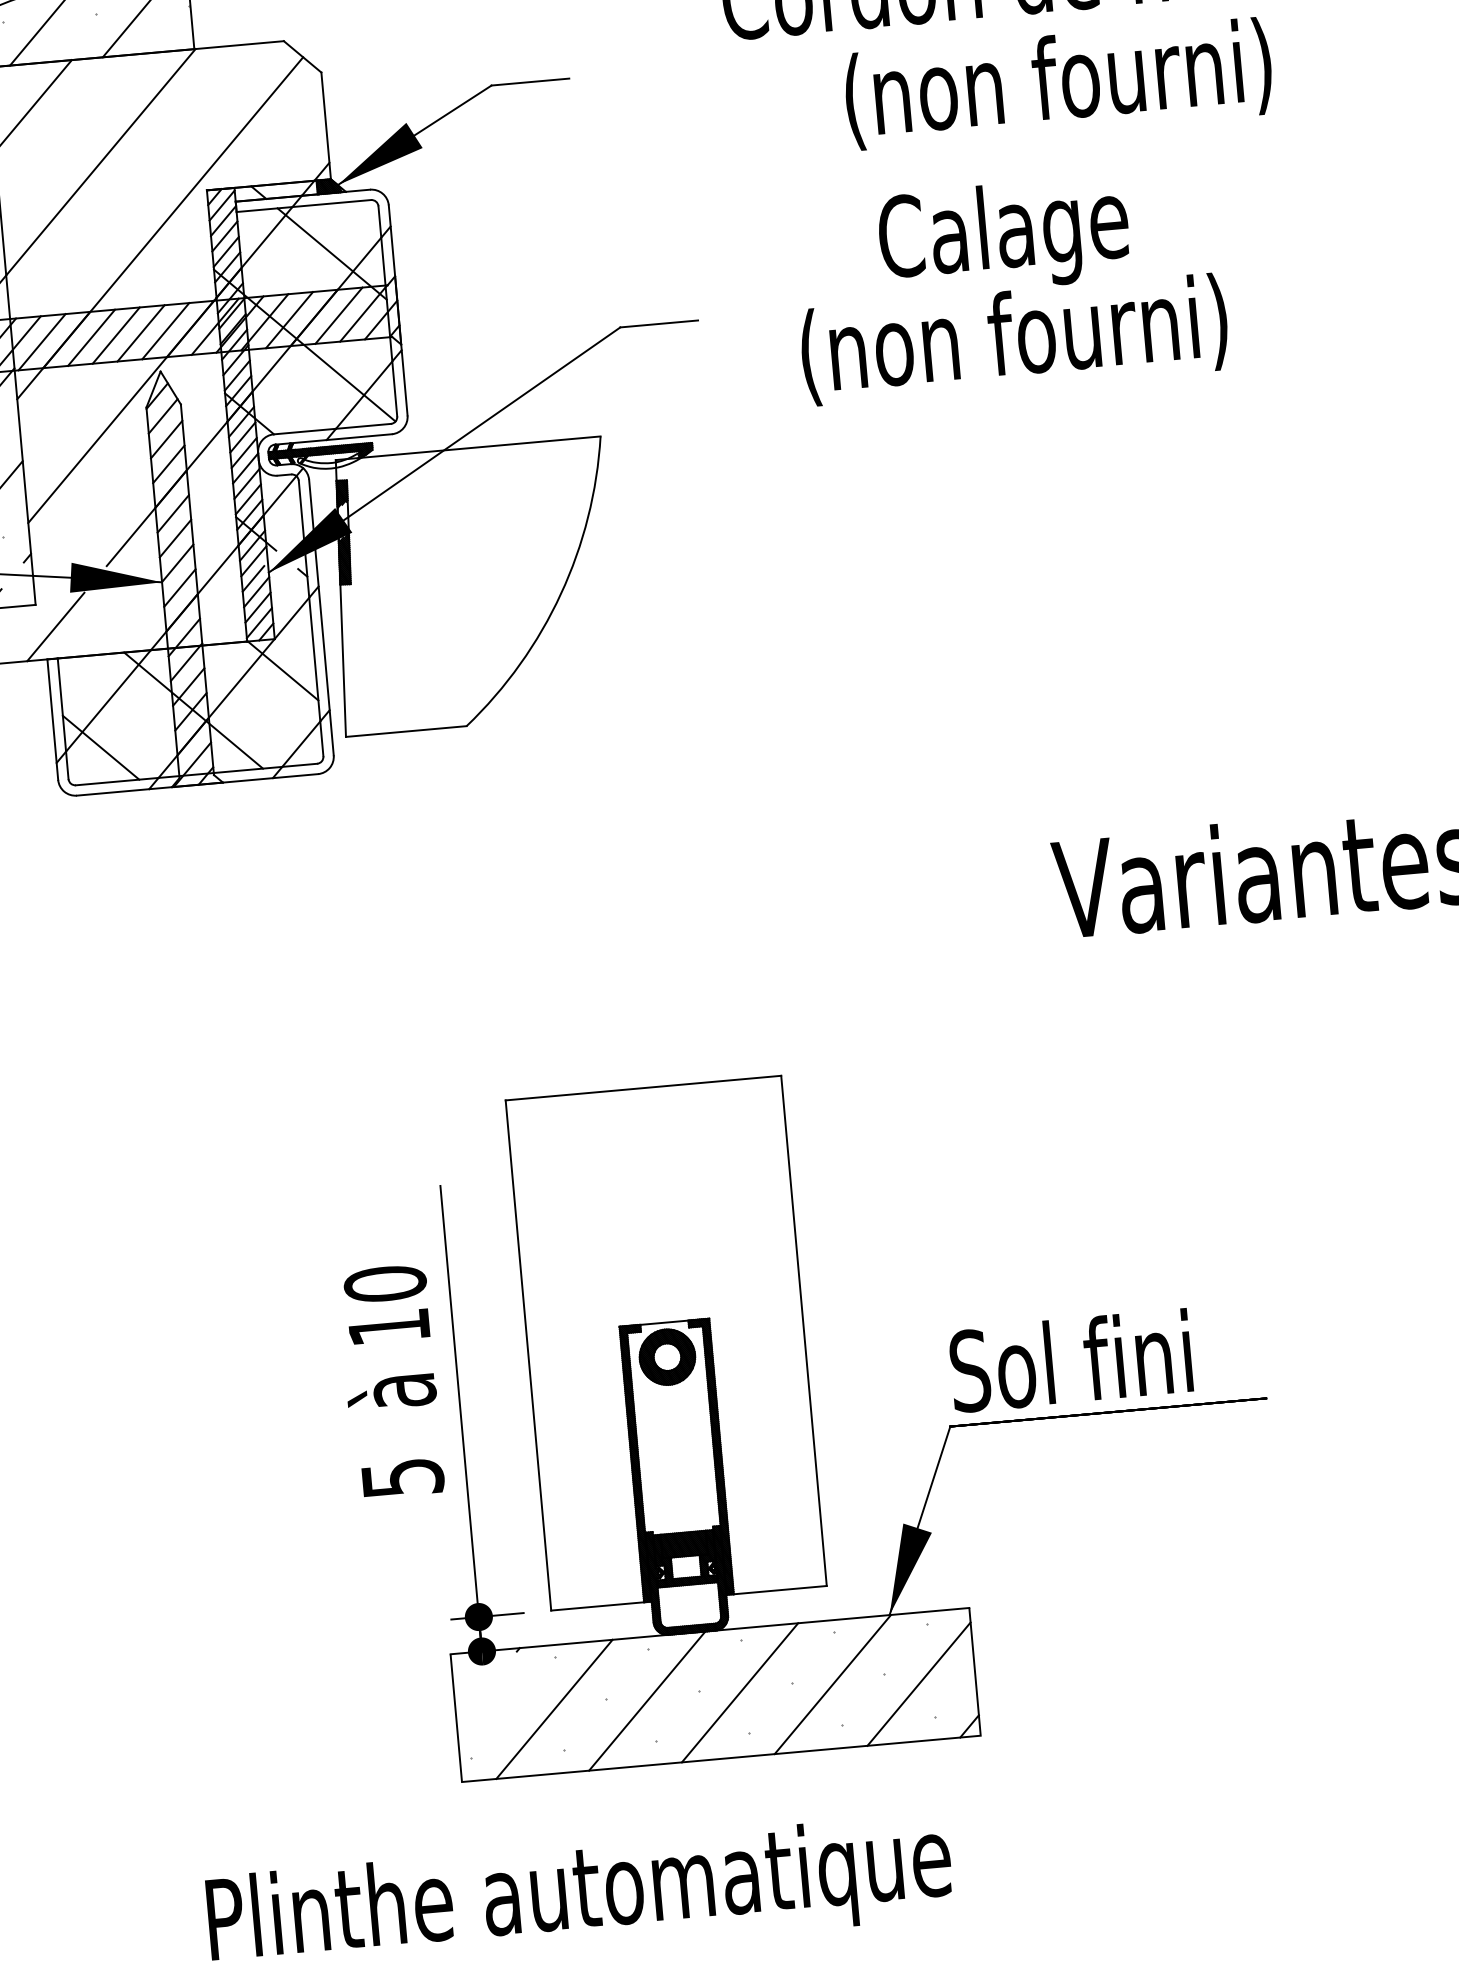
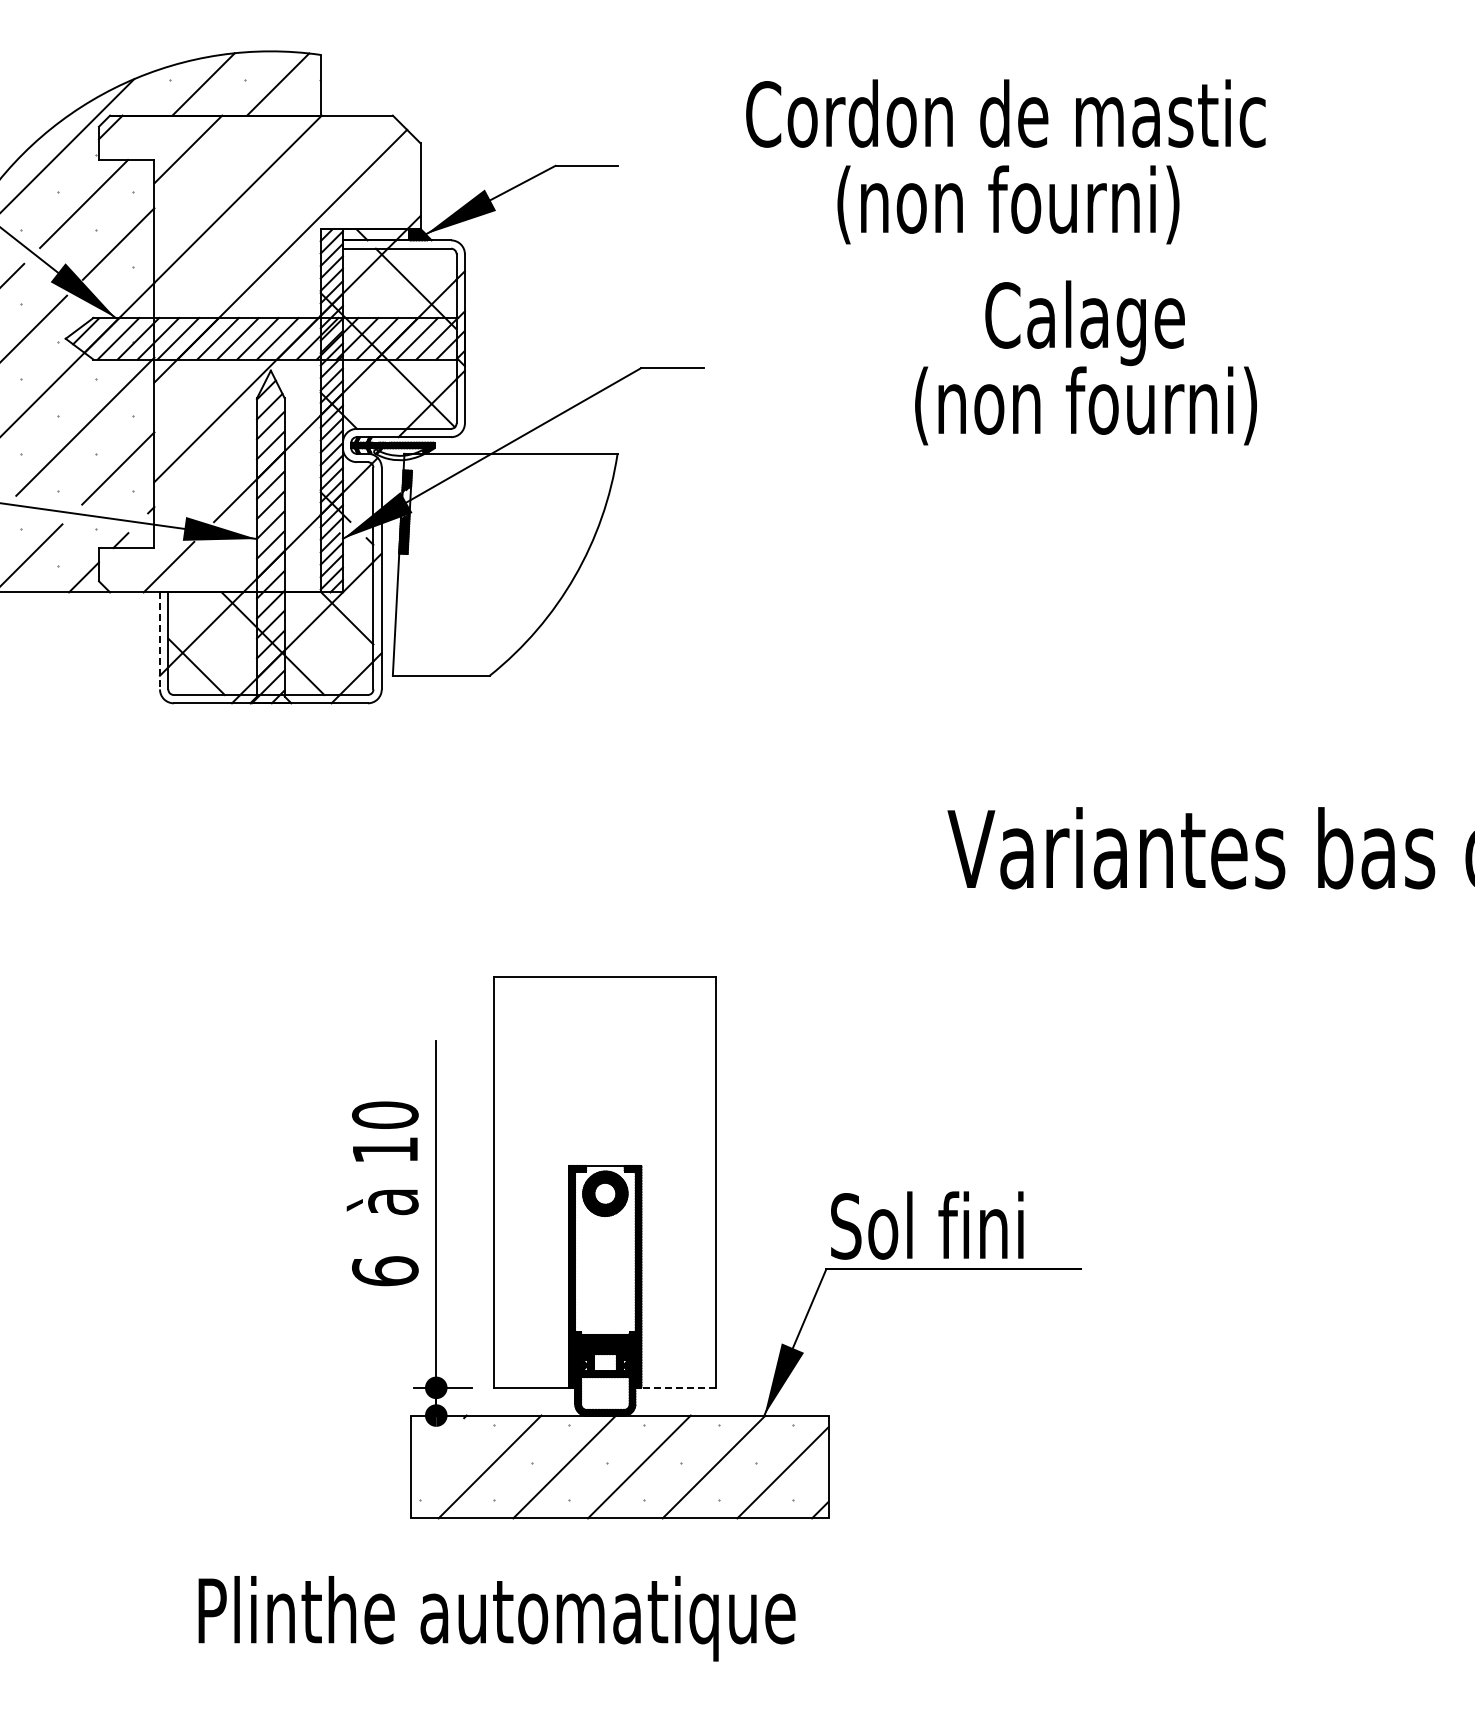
text: (1009, 285) -> (1085, 362), moved
line: (53, 719) -> (160, 640), solid -> dashed
text: (402, 1478) -> (385, 1271), 5 -> 6
line: (779, 1589) -> (678, 1387), solid -> dashed

